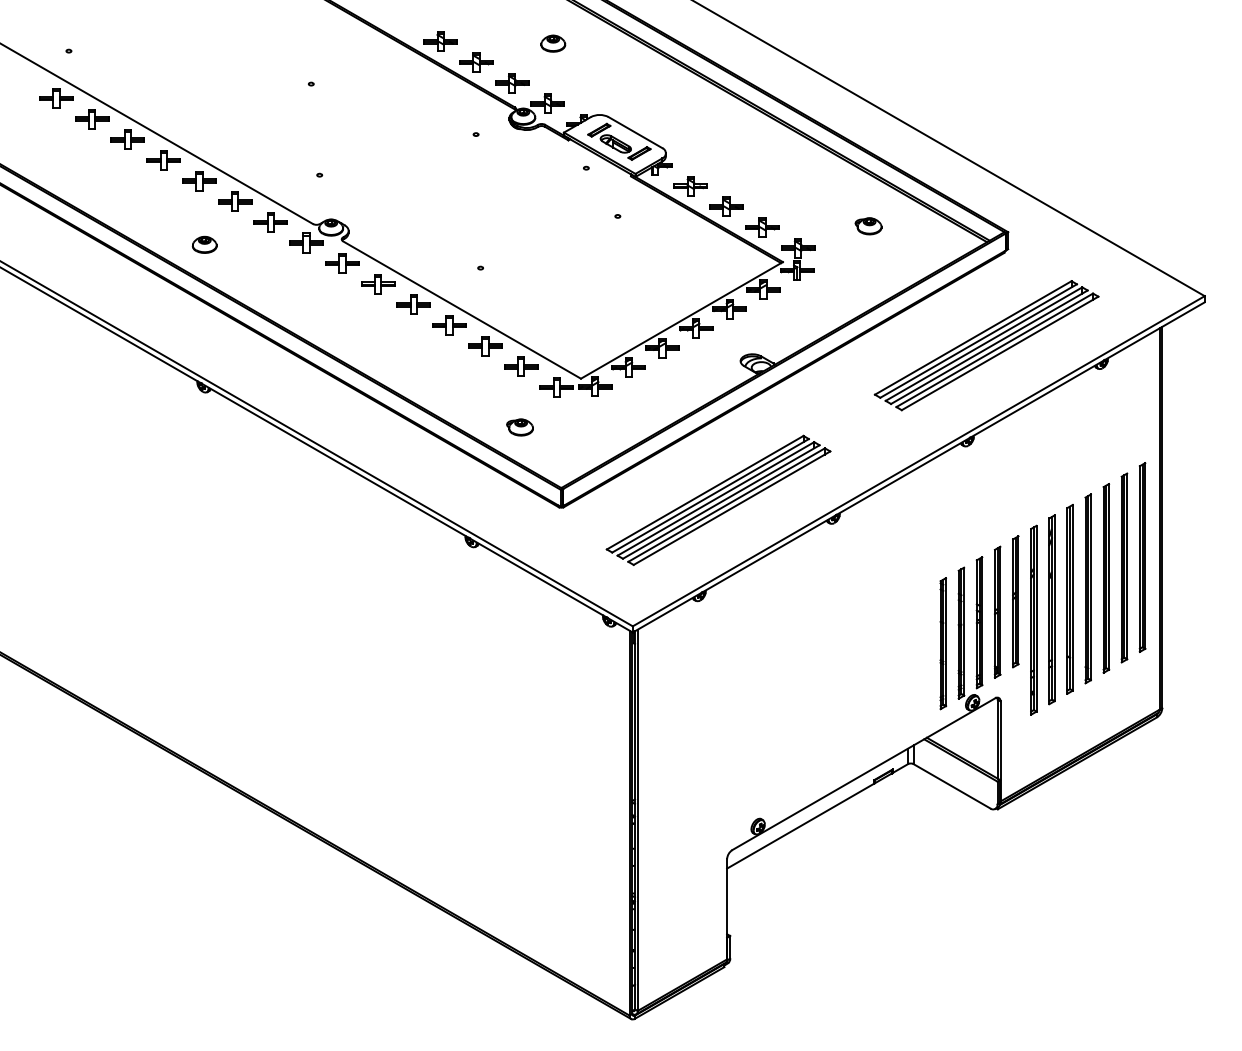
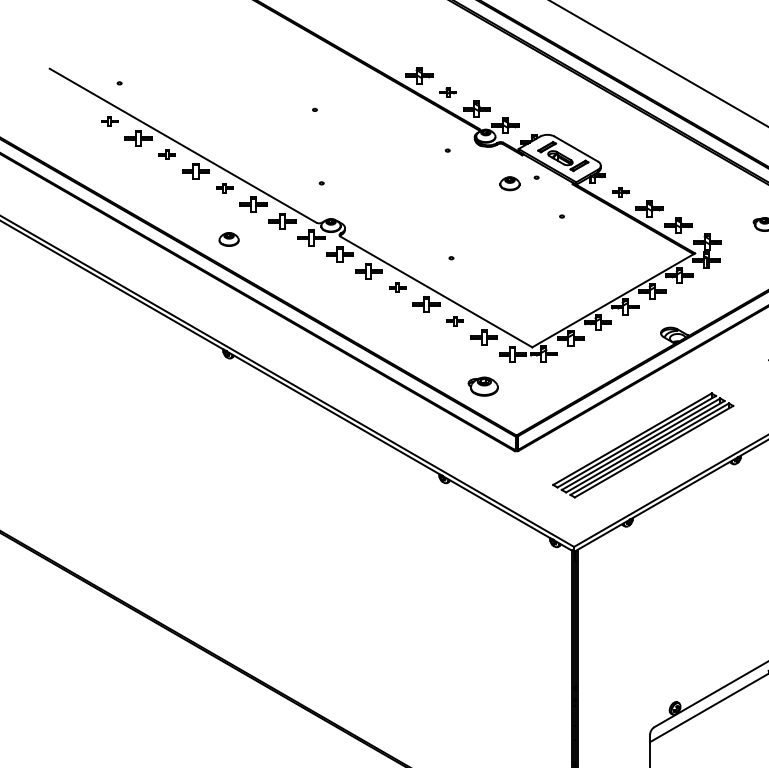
part: (553, 43) -> (510, 183), moved
part: (476, 62) -> (448, 92), size x0.6
part: (56, 98) -> (109, 121), size x0.6
part: (127, 139) -> (166, 154), size x0.6
part: (199, 181) -> (224, 188), size x0.6
part: (690, 186) -> (620, 192), size x0.6
part: (413, 304) -> (397, 287), size x0.6
part: (485, 346) -> (455, 321), size x0.6
part: (519, 427) -> (482, 386), size x1.4

